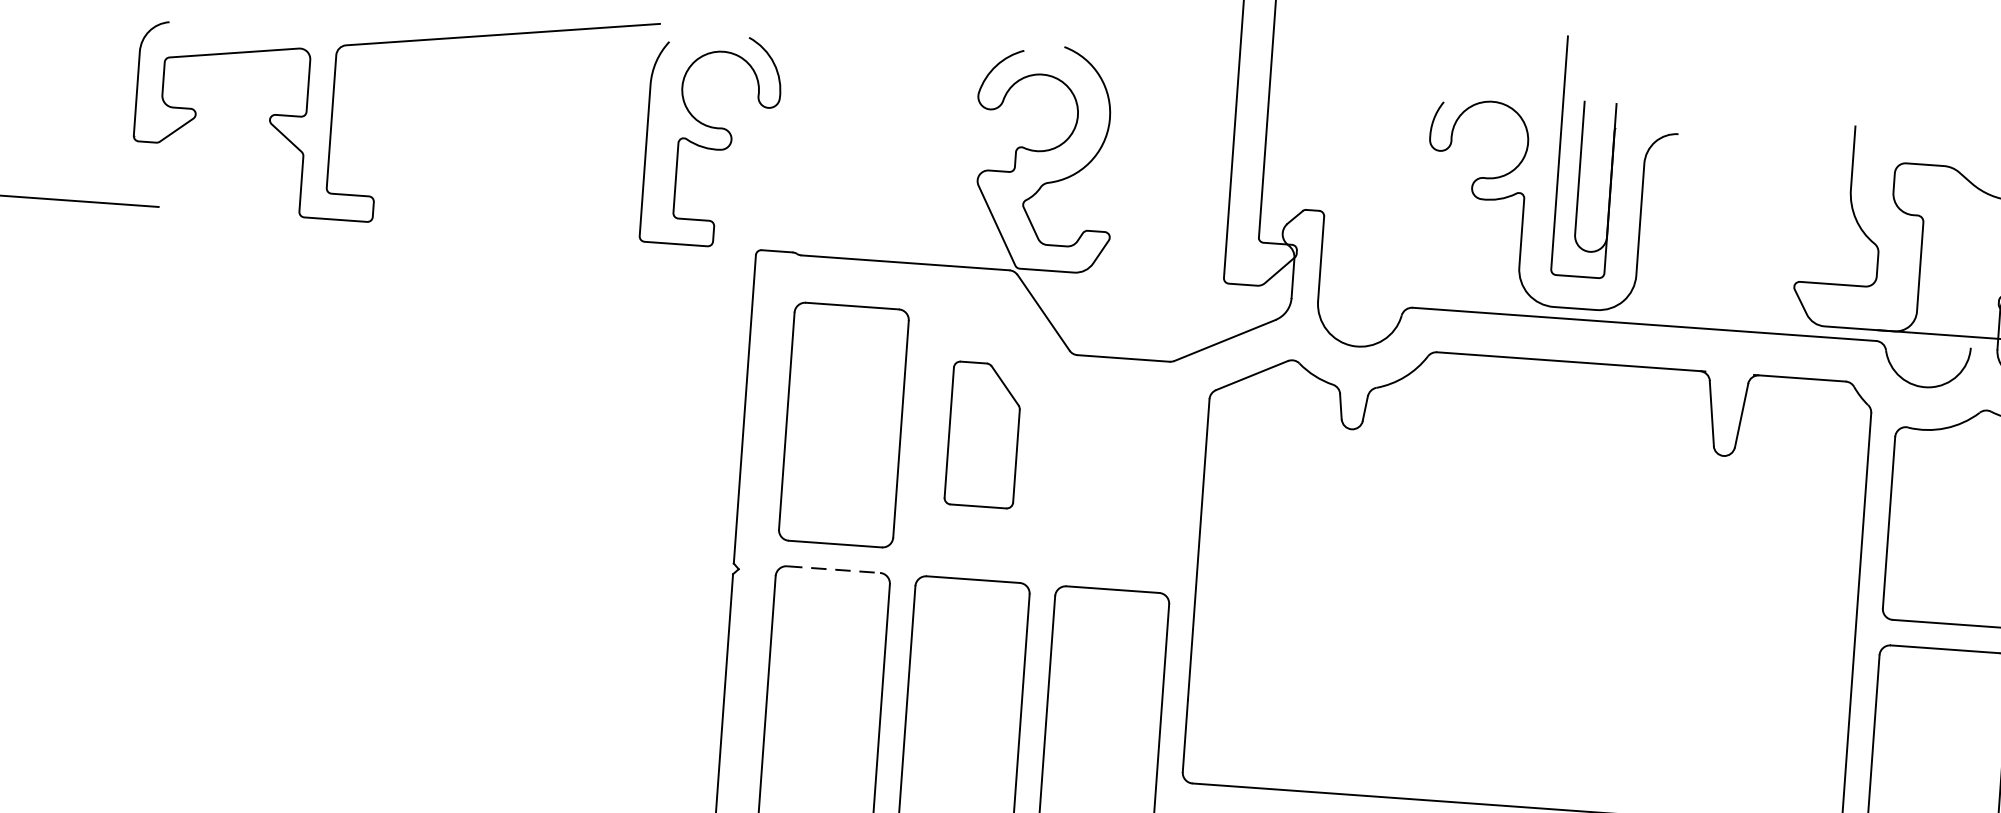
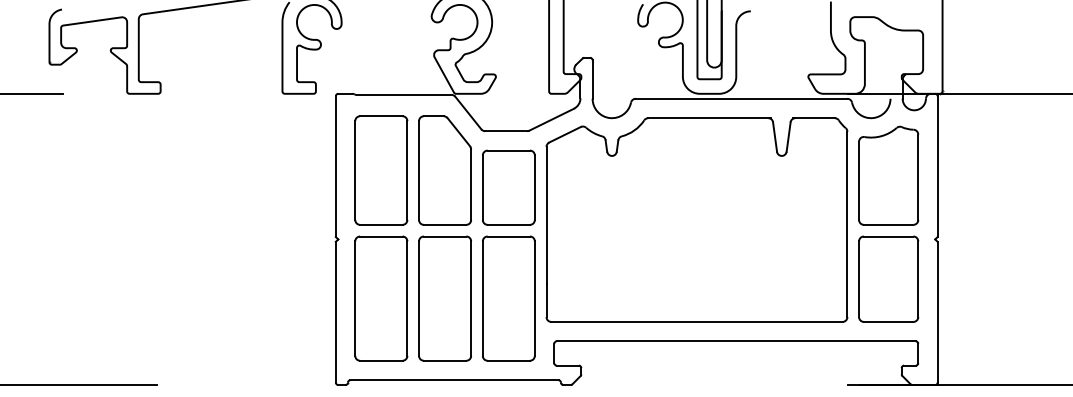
part: (982, 434) -> (444, 170), size x1.67
part: (1119, 482) -> (508, 187), added
line: (833, 569) -> (381, 236), dashed -> solid

